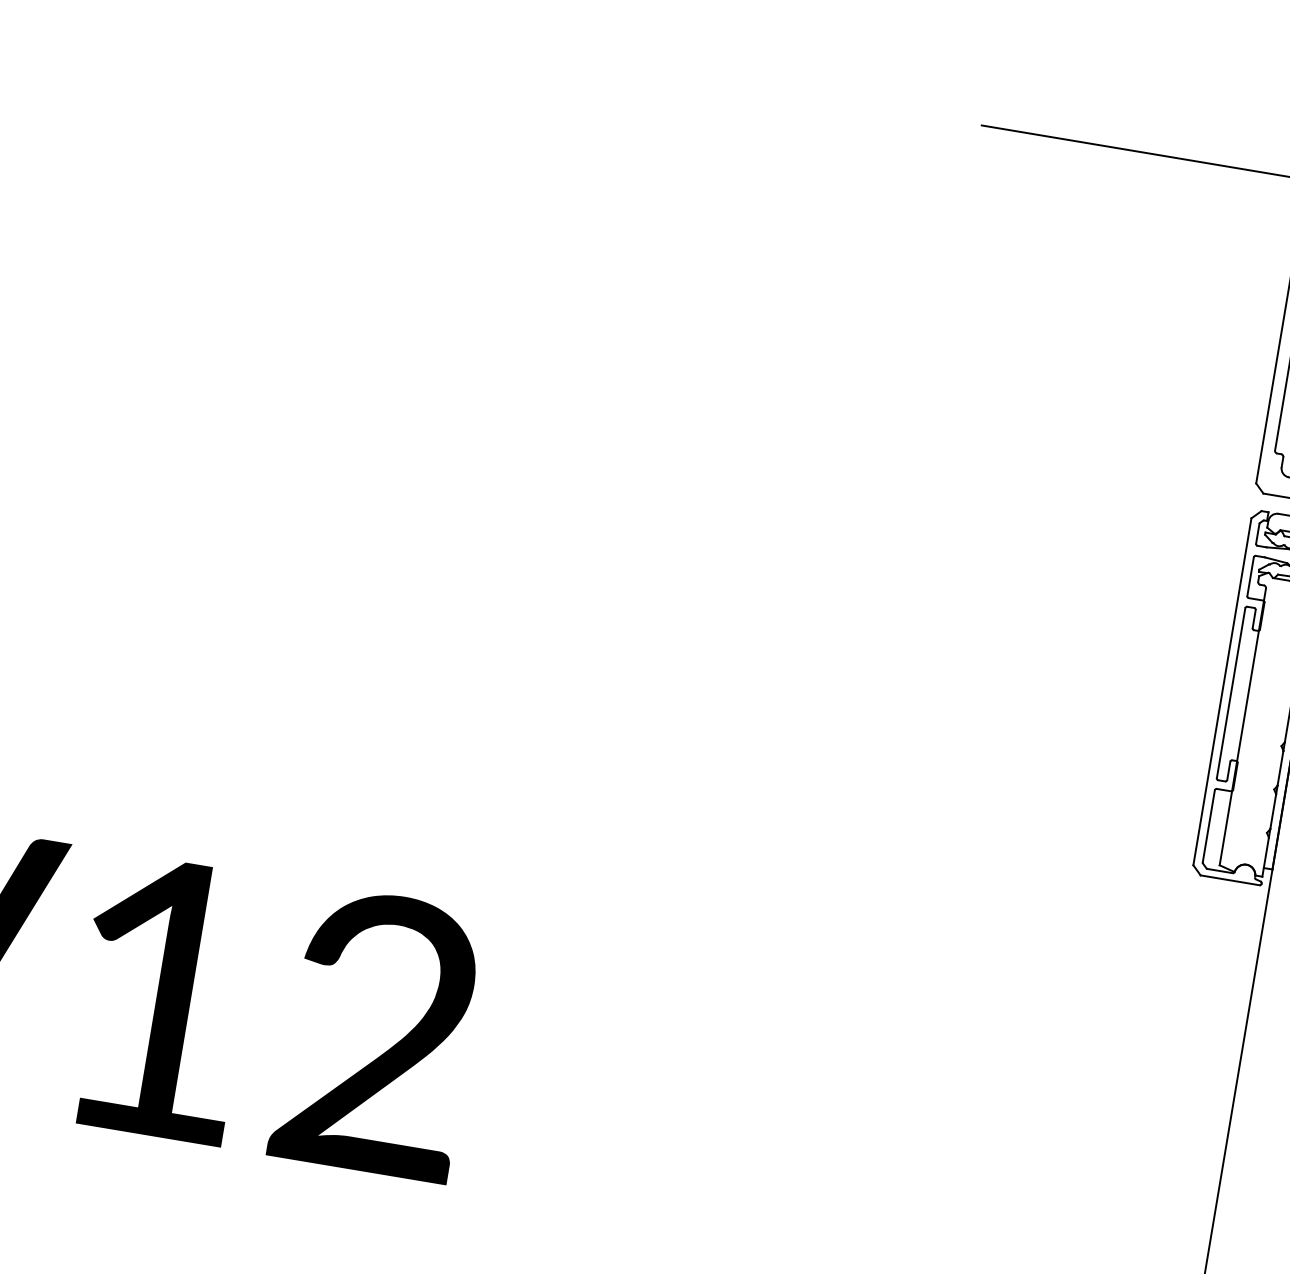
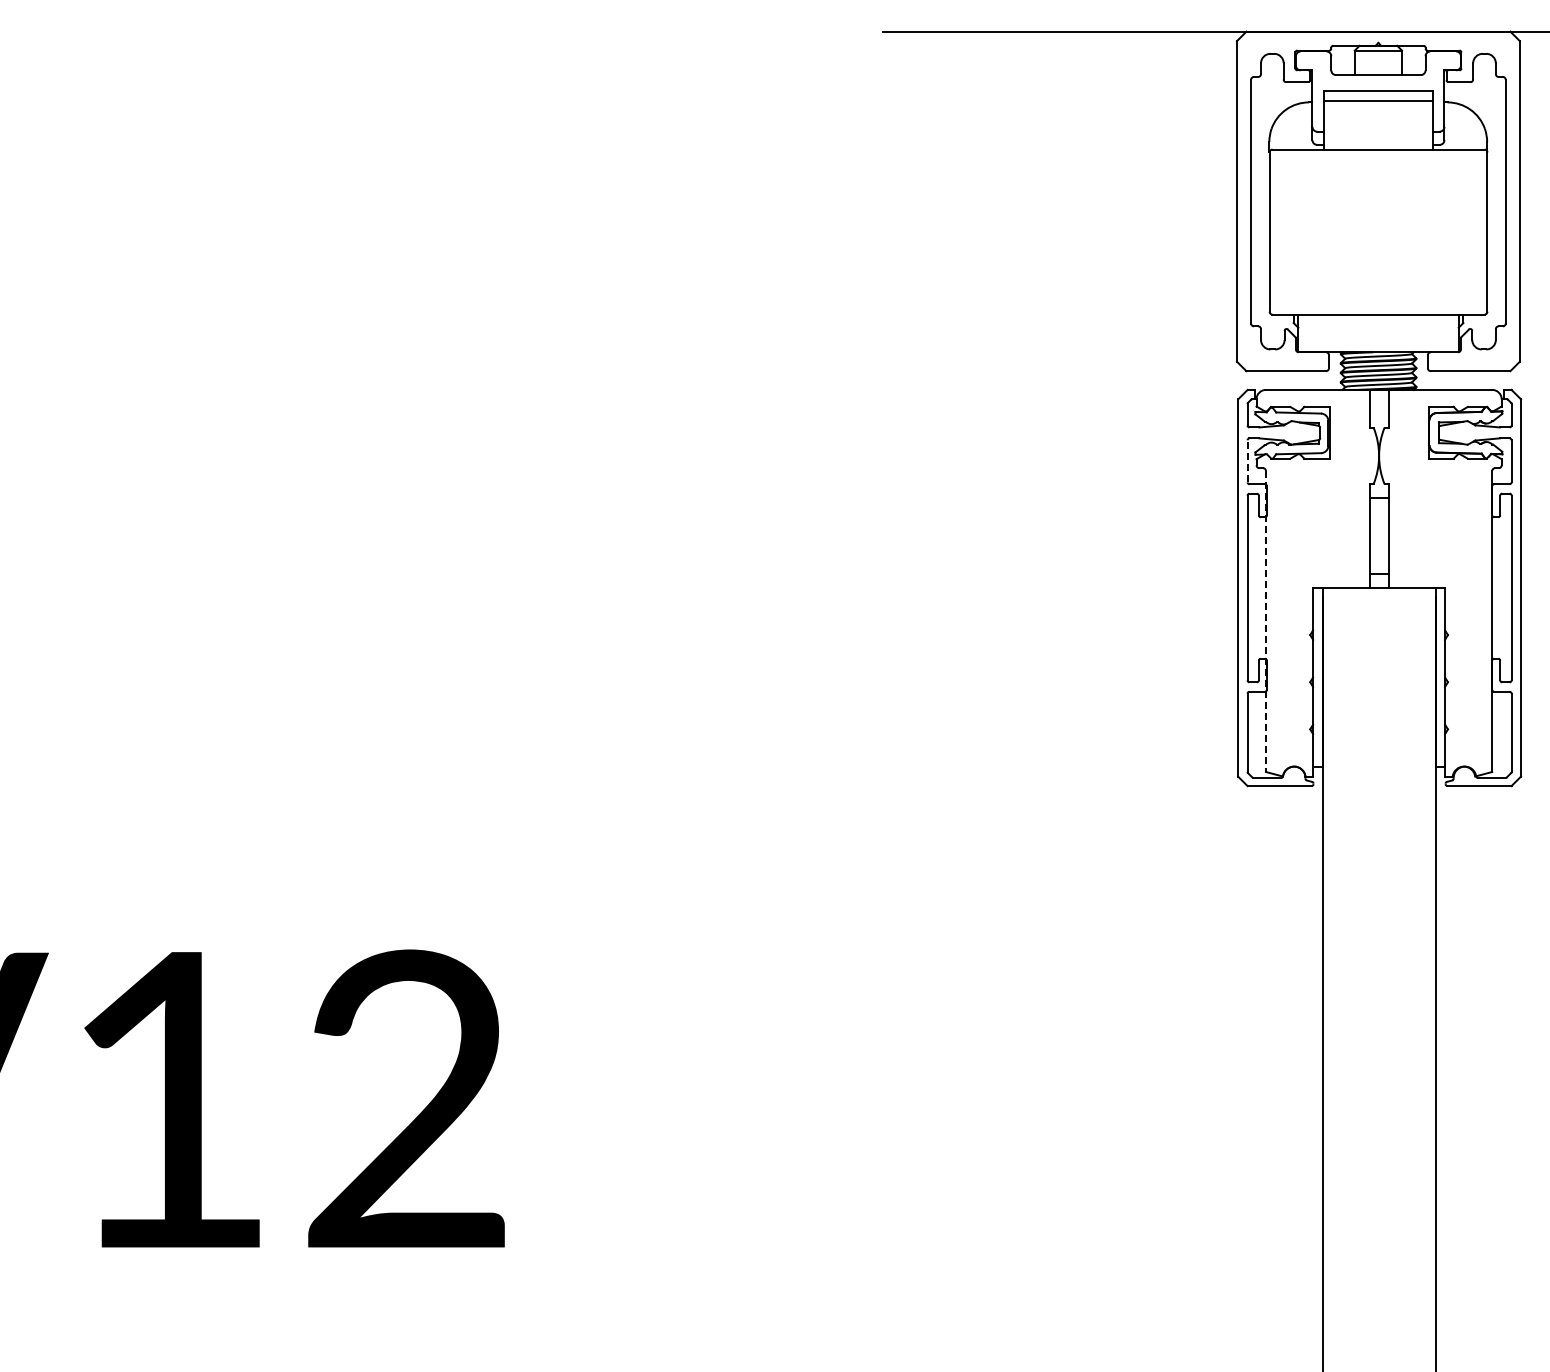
line: (1250, 575) -> (1247, 460), solid -> dashed
line: (1242, 727) -> (1265, 622), solid -> dashed

